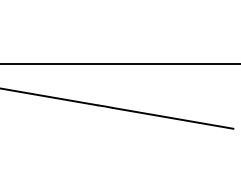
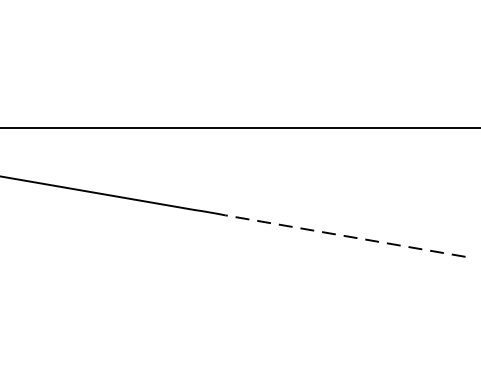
line: (172, 118) -> (344, 236), solid -> dashed

